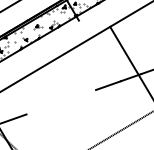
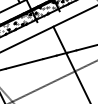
line: (61, 101) -> (24, 63), added

